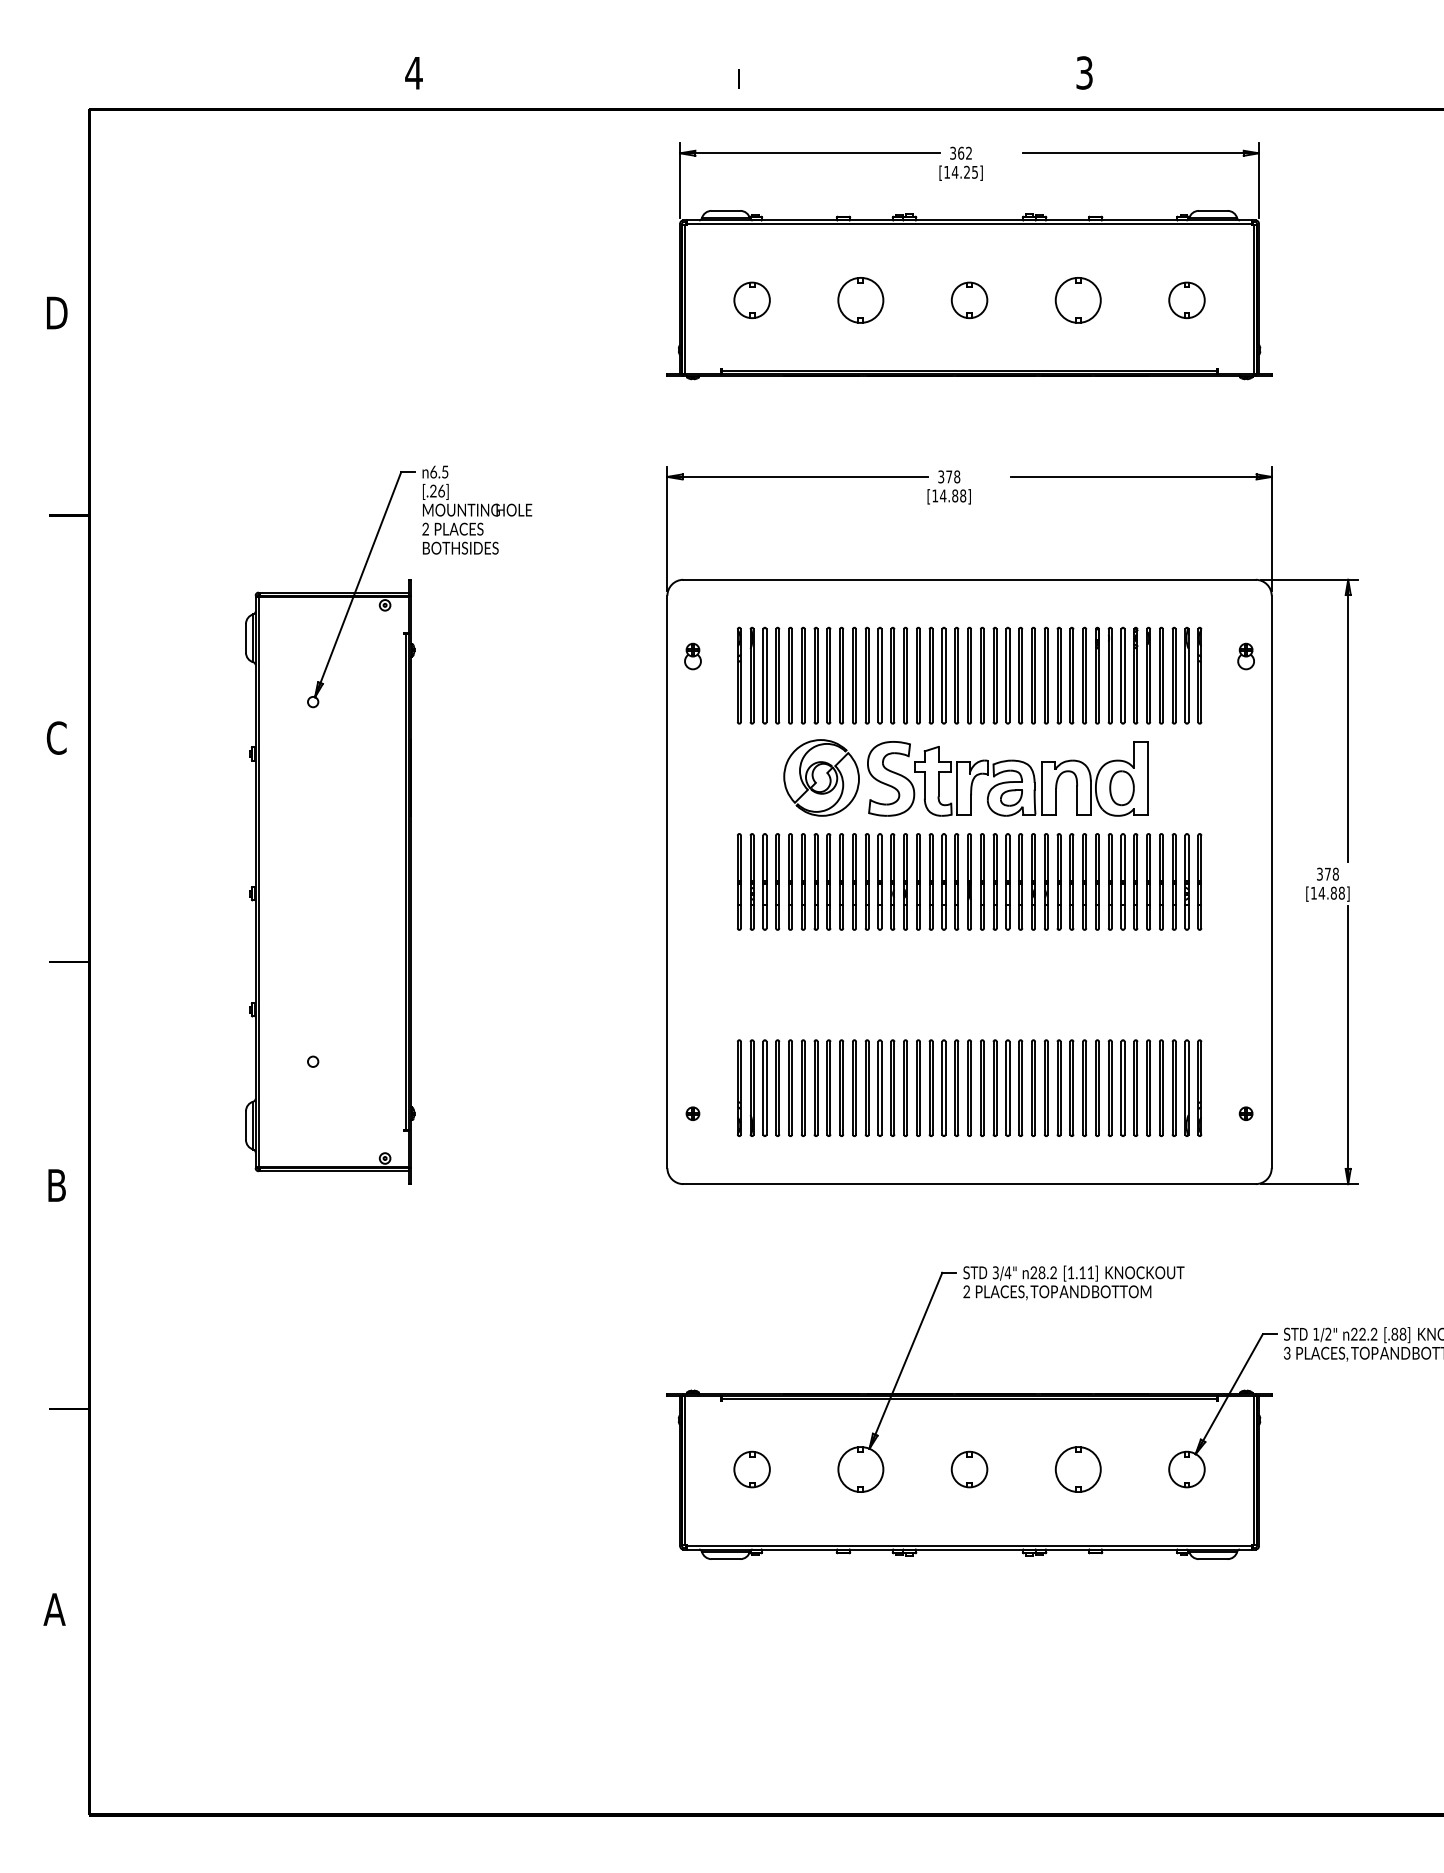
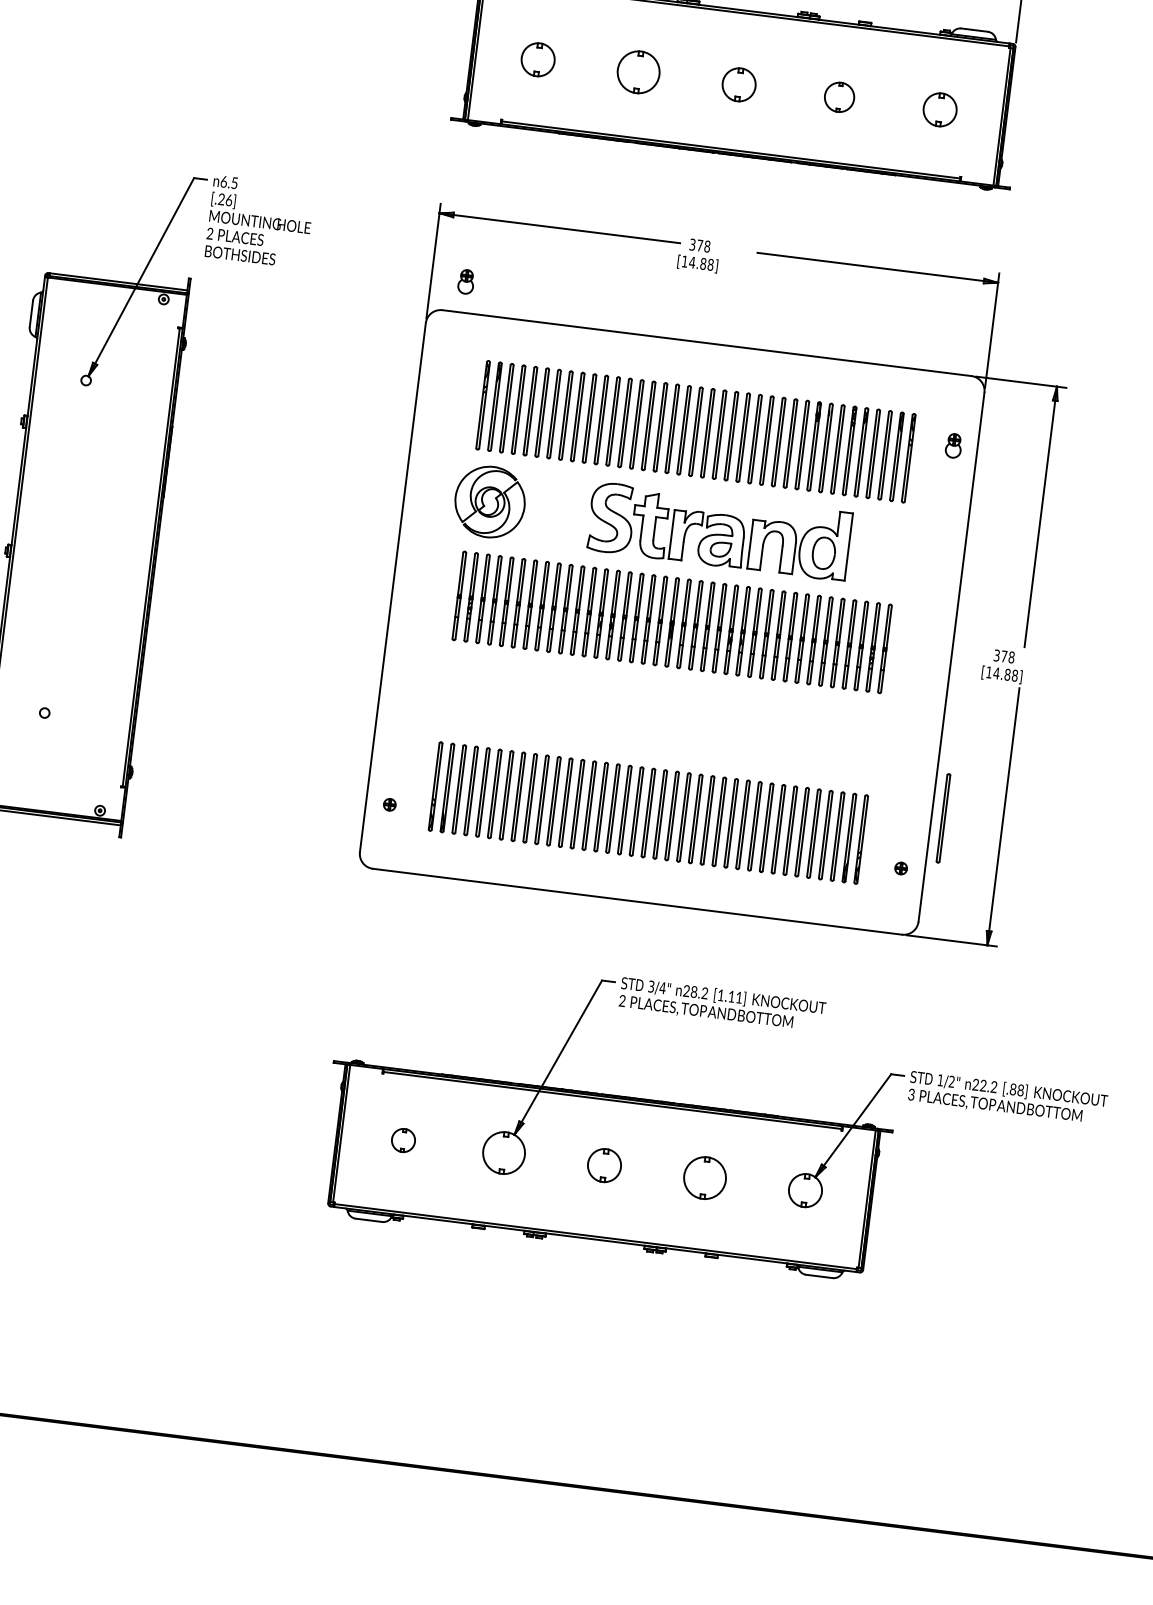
part: (1077, 300) -> (838, 97), size x0.7
part: (692, 656) -> (465, 281), moved
part: (821, 777) -> (490, 501), moved
line: (1283, 1054) -> (942, 818), added
part: (751, 1469) -> (402, 1140), size x0.7

